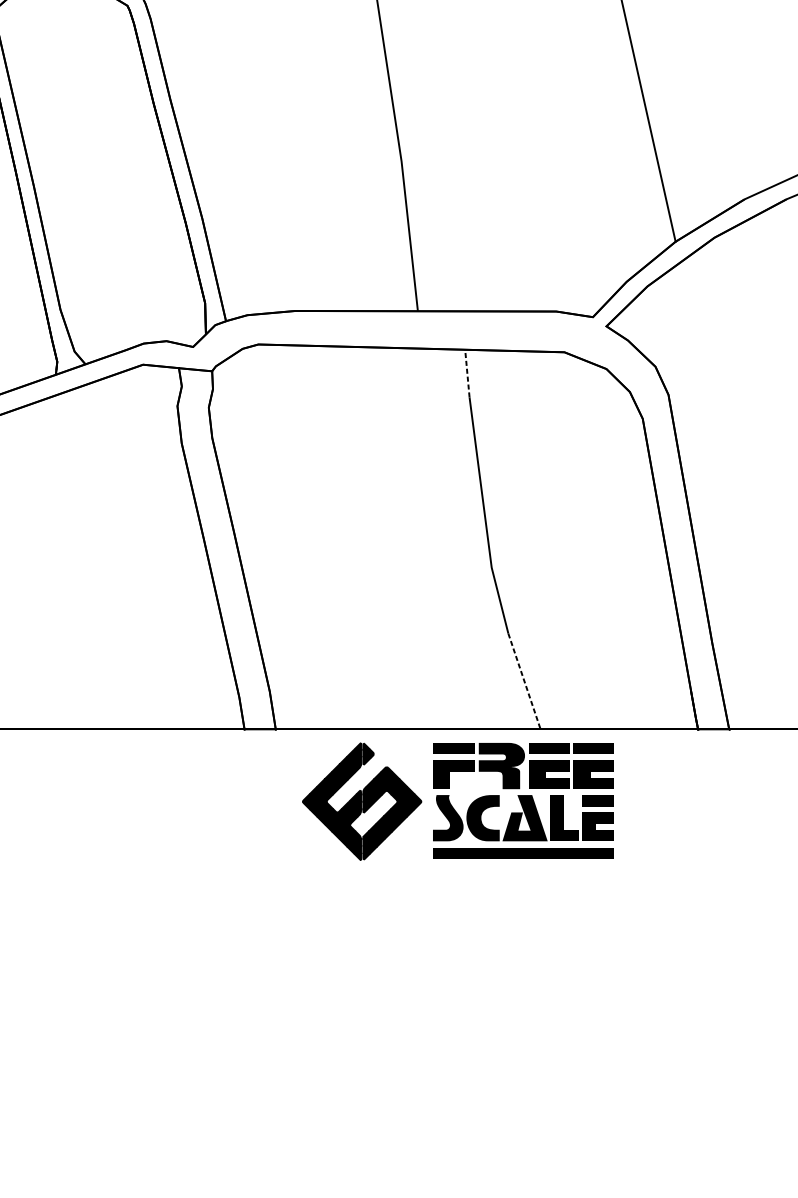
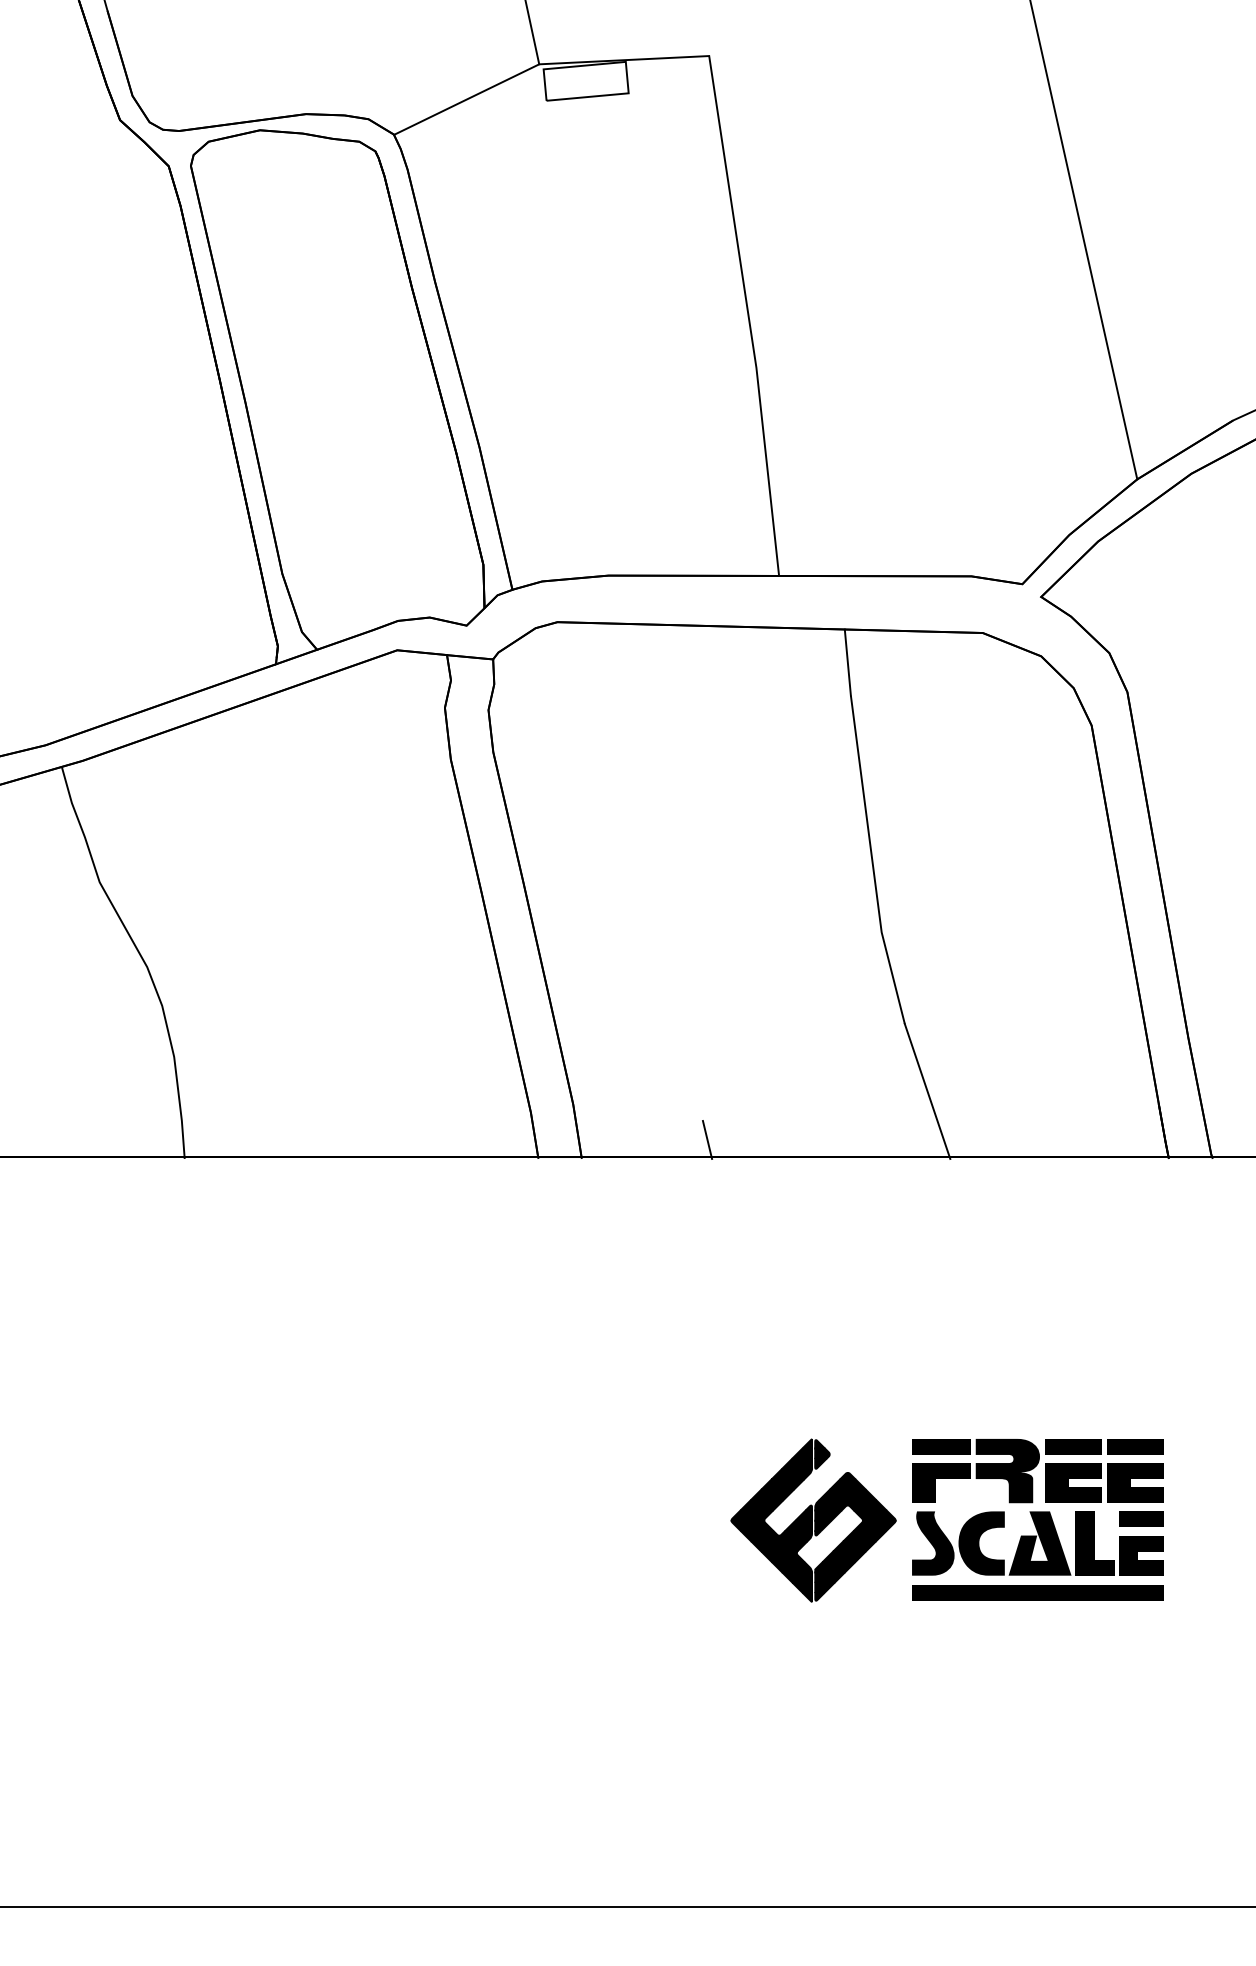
line: (467, 373) -> (847, 662), dashed -> solid
line: (524, 682) -> (927, 1091), dashed -> solid
line: (366, 716) -> (707, 1139), added
part: (452, 805) -> (939, 1526), moved

